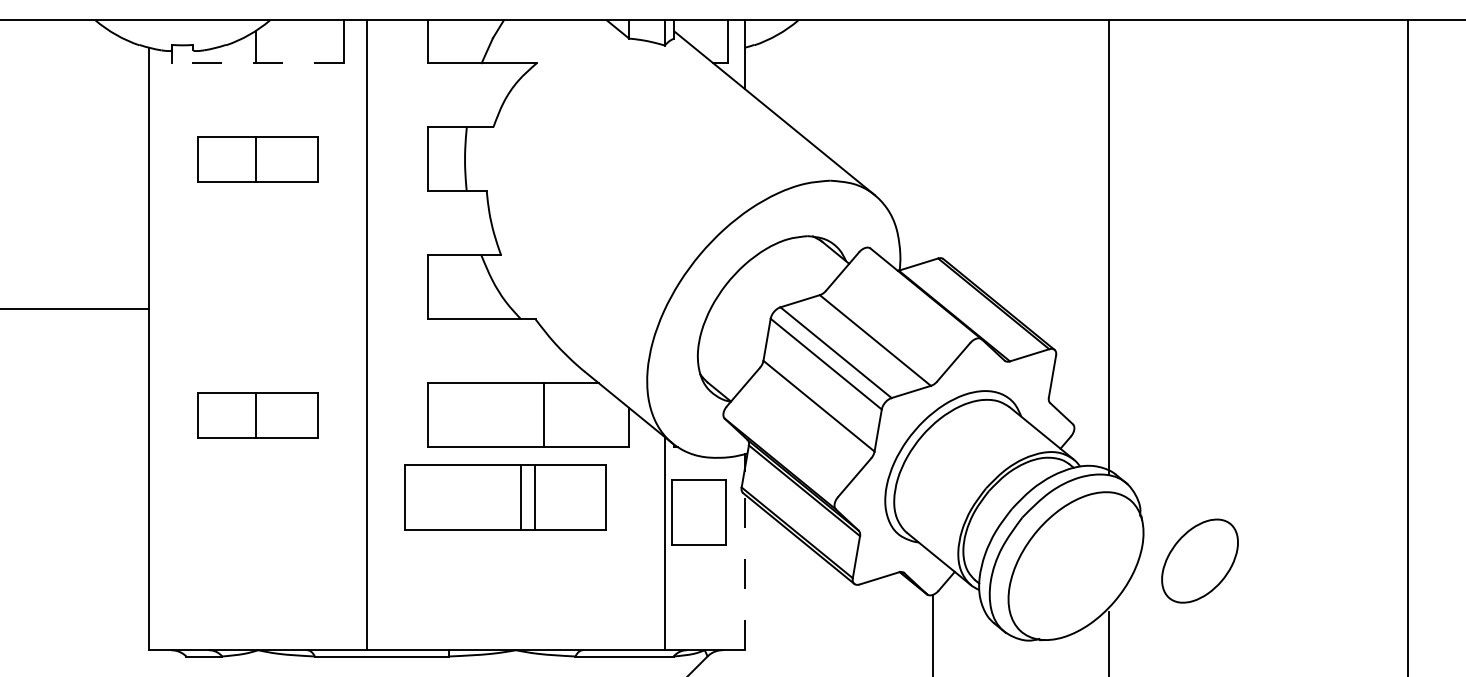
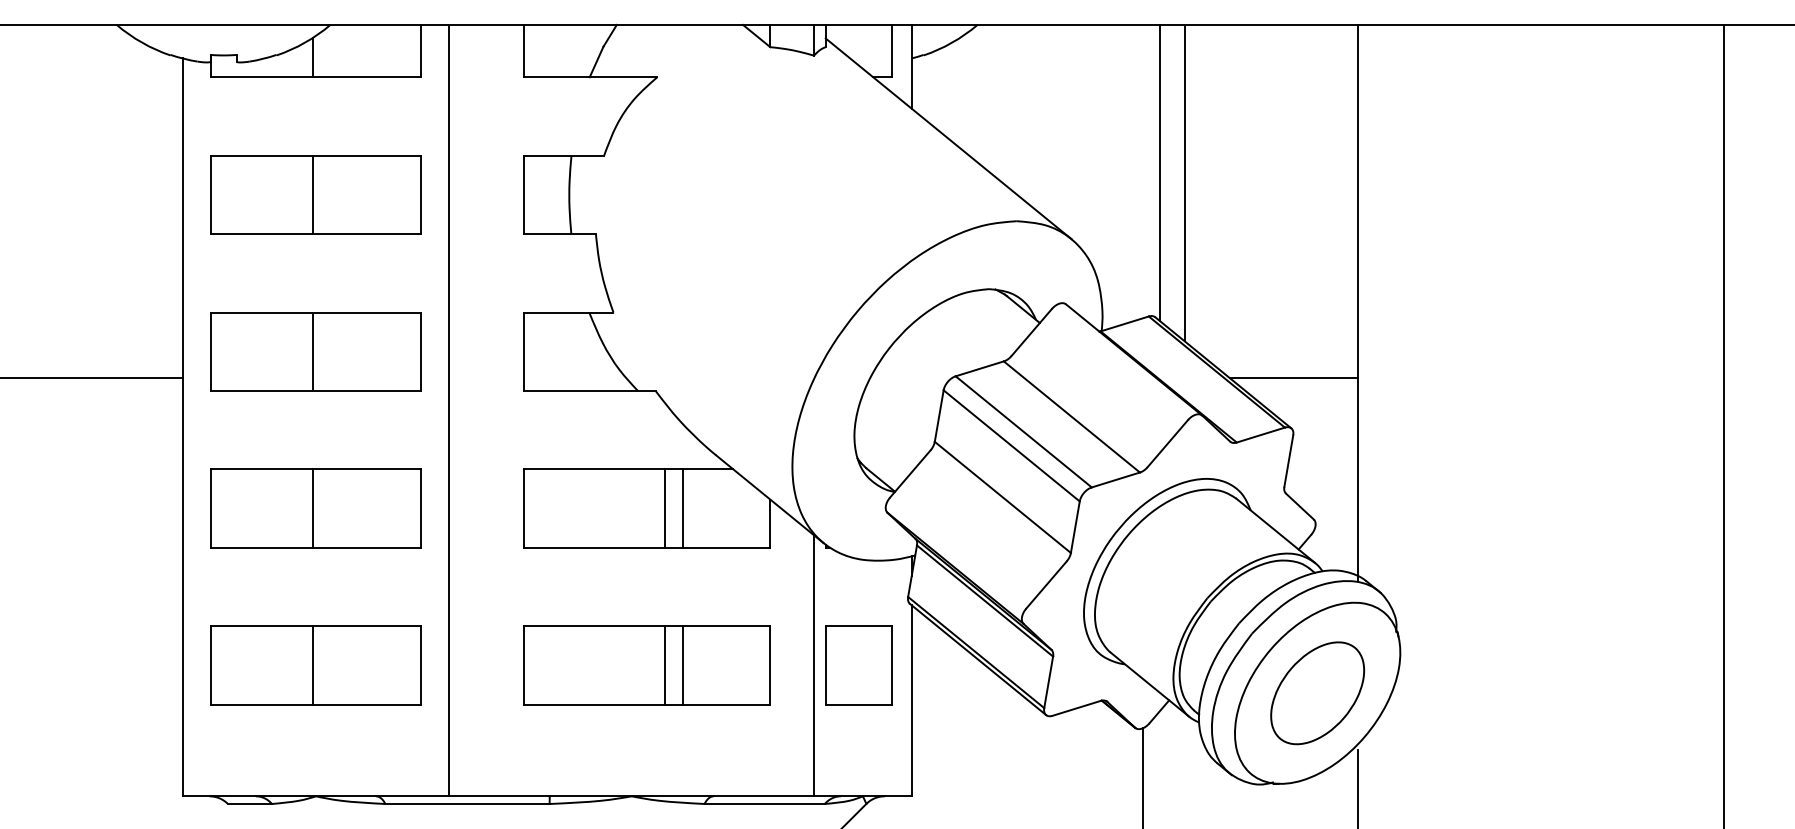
line: (257, 63) -> (315, 77), dashed -> solid
line: (947, 141) -> (1160, 173), added
line: (967, 149) -> (1184, 183), added
part: (257, 158) -> (315, 194), size x1.43
part: (257, 286) -> (315, 350), added
line: (1056, 308) -> (1293, 377), added
part: (257, 414) -> (315, 507), size x1.43
line: (558, 415) -> (683, 508), added
part: (505, 497) -> (647, 665), moved
part: (698, 512) -> (857, 665), moved
part: (257, 543) -> (315, 665), added
part: (1199, 560) -> (1316, 692), moved
line: (744, 572) -> (911, 701), dashed -> solid

